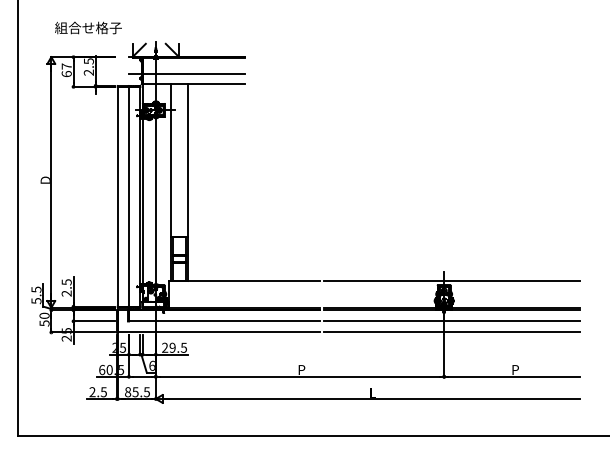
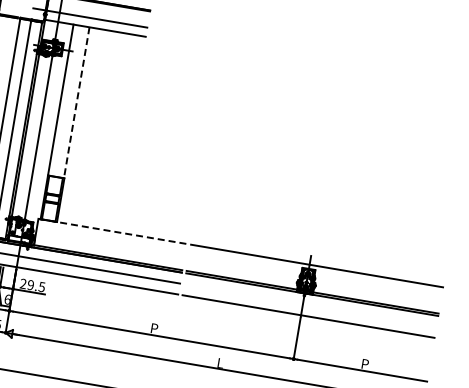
line: (187, 160) -> (76, 102), solid -> dashed
line: (244, 281) -> (112, 231), solid -> dashed
line: (451, 321) -> (310, 305), removed

